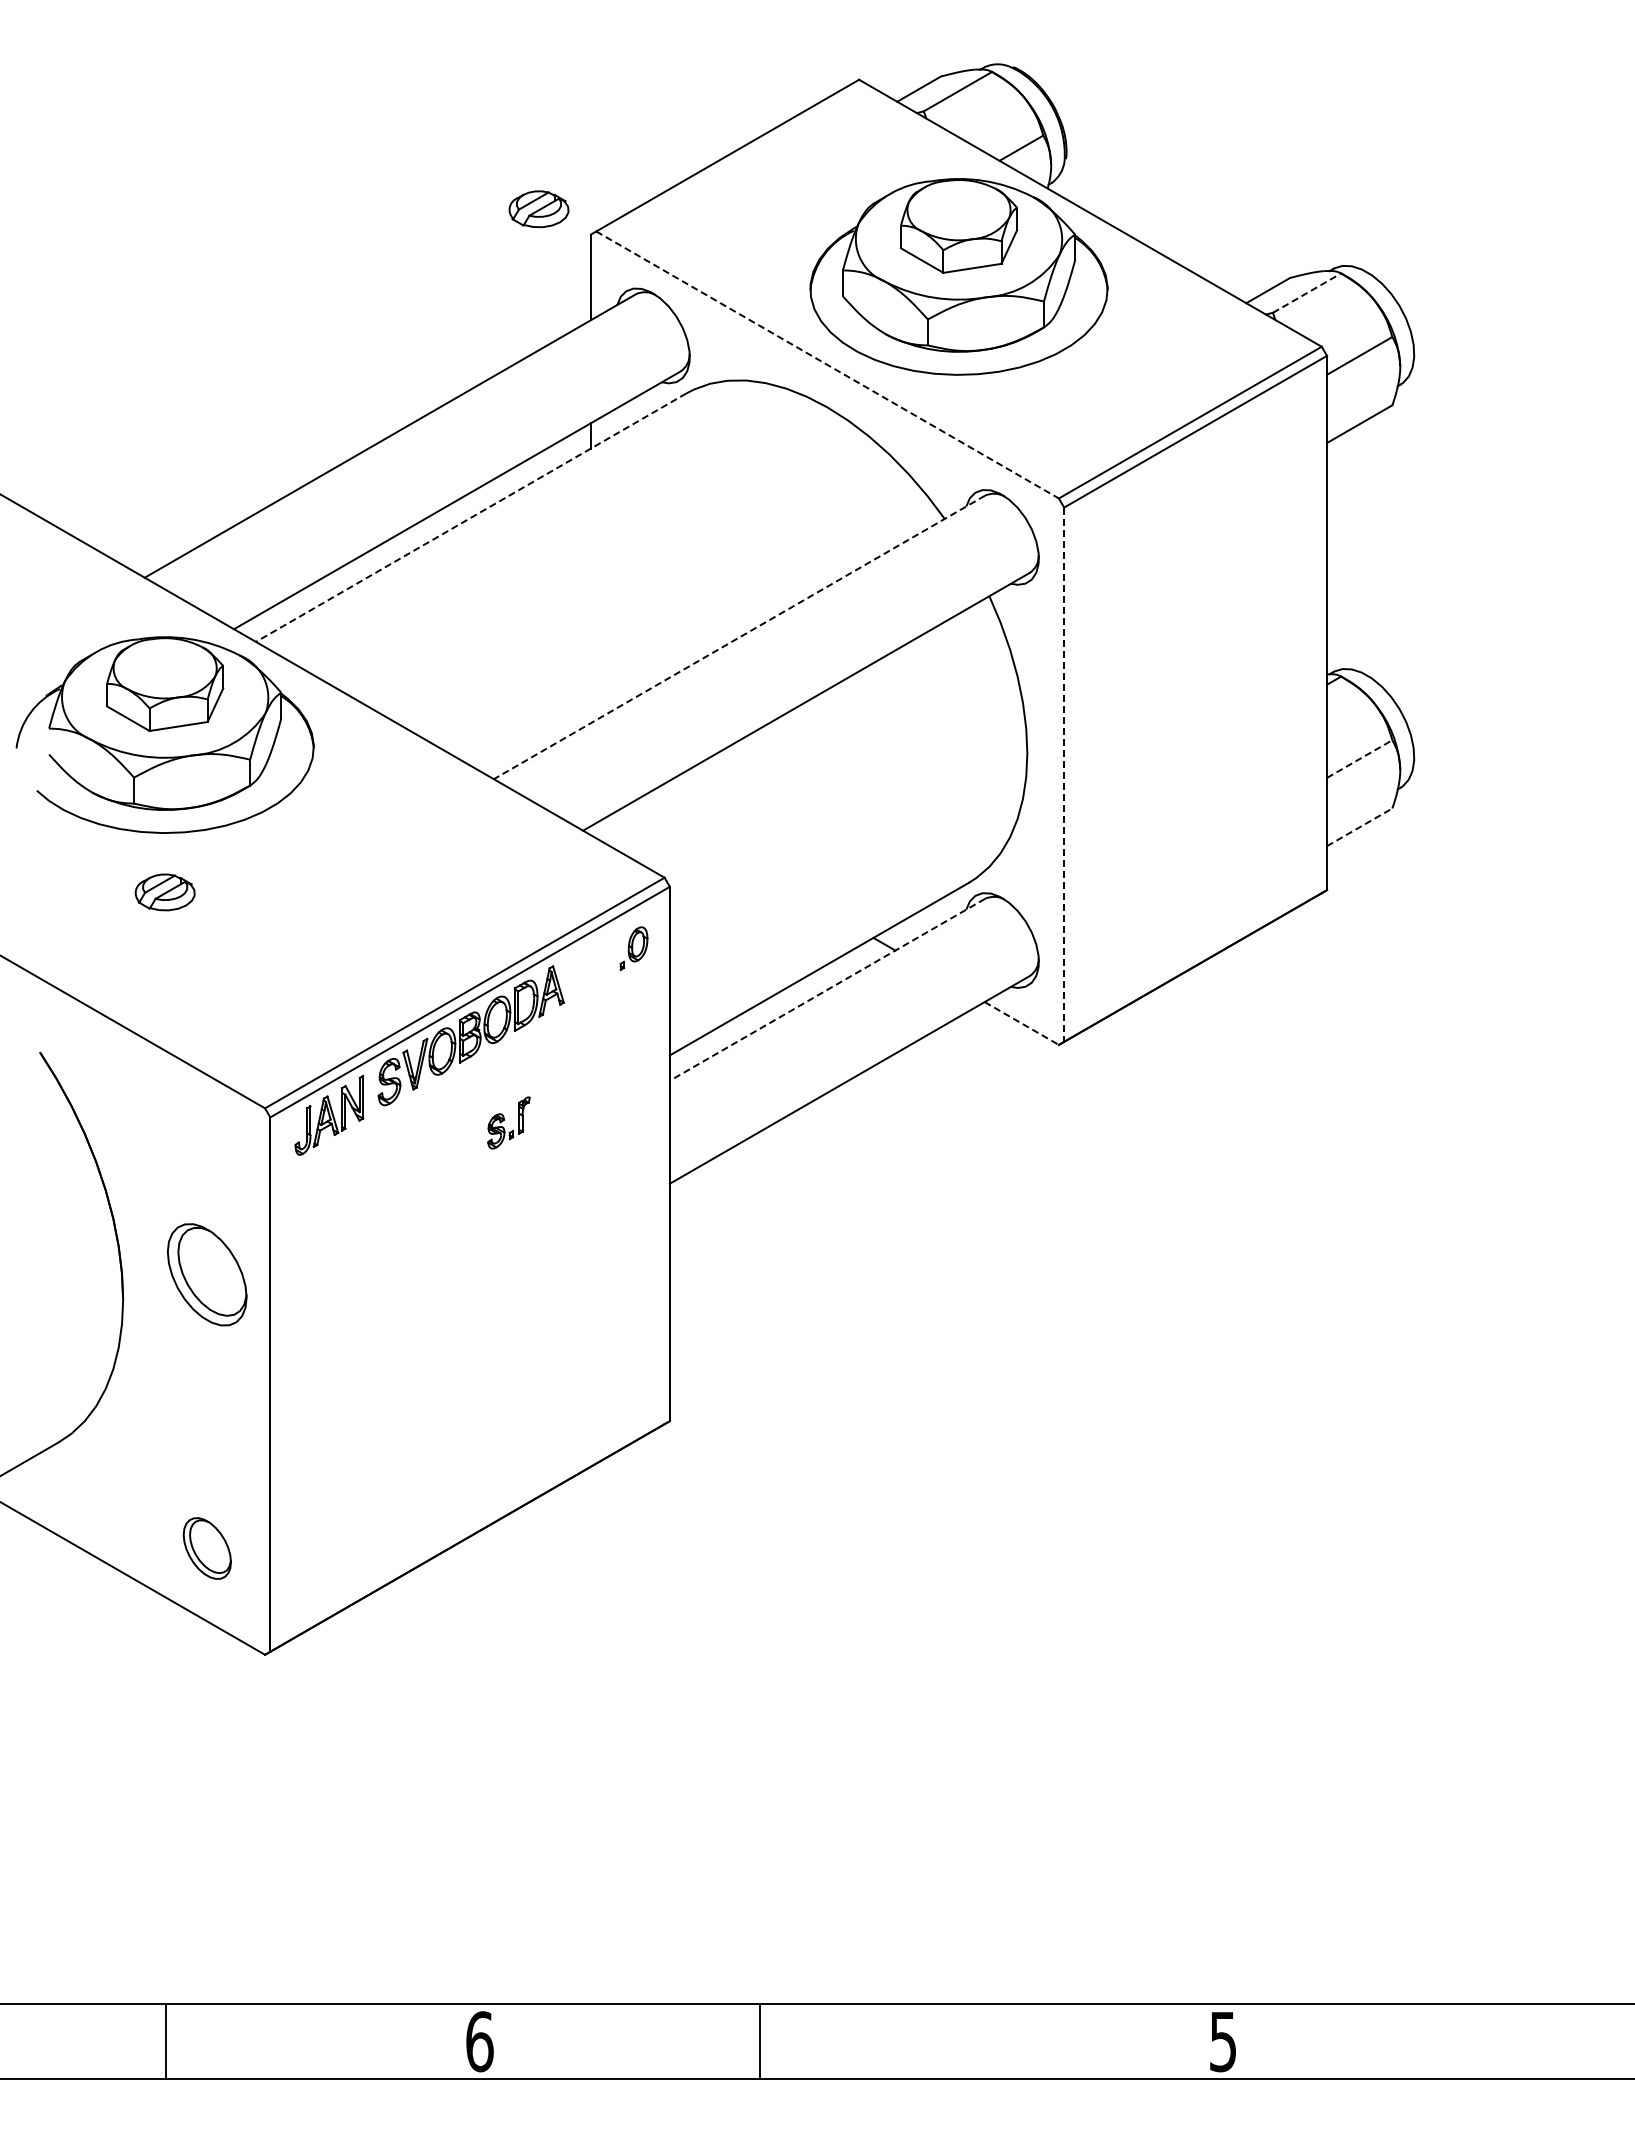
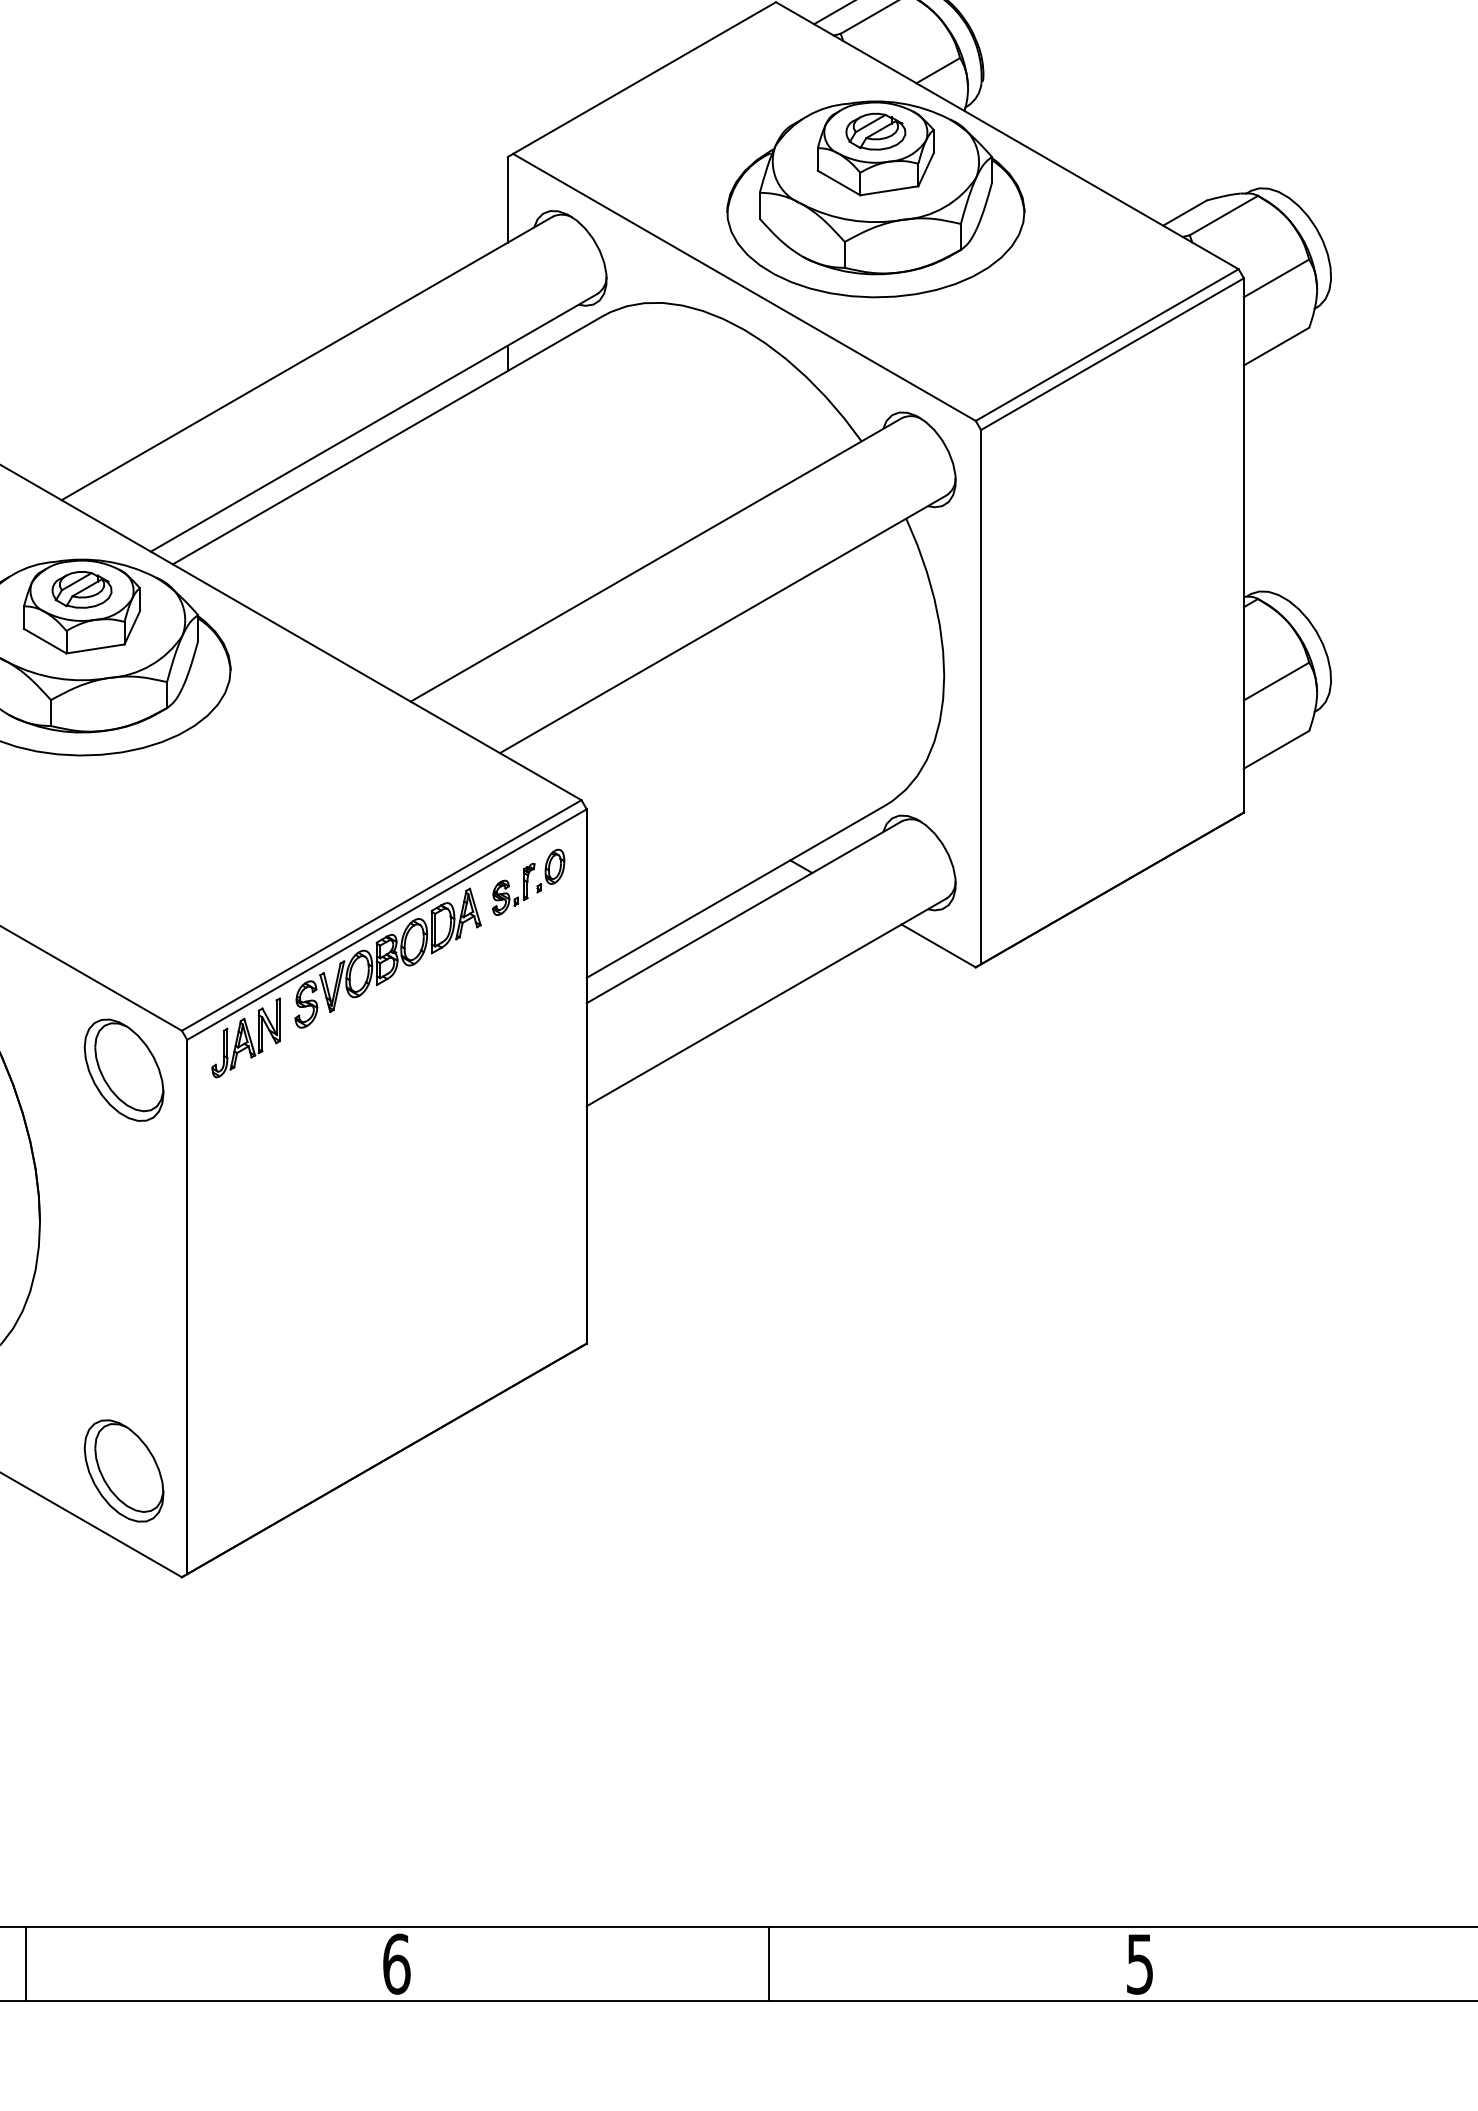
part: (538, 209) -> (875, 131), moved
line: (1307, 292) -> (1224, 214), dashed -> solid
line: (828, 365) -> (745, 287), dashed -> solid
line: (470, 517) -> (387, 439), dashed -> solid
line: (739, 637) -> (656, 559), dashed -> solid
line: (1359, 759) -> (1276, 681), dashed -> solid
line: (1064, 775) -> (981, 697), dashed -> solid
line: (1359, 827) -> (1276, 749), dashed -> solid
part: (164, 892) -> (81, 589), moved
line: (827, 989) -> (744, 911), dashed -> solid
line: (1021, 1023) -> (938, 945), dashed -> solid
part: (508, 1122) -> (513, 888), moved
part: (207, 1274) -> (124, 1069), moved
part: (207, 1548) -> (124, 1470), size x1.67
line: (165, 2041) -> (25, 1963), moved
line: (760, 2041) -> (769, 1963), moved

